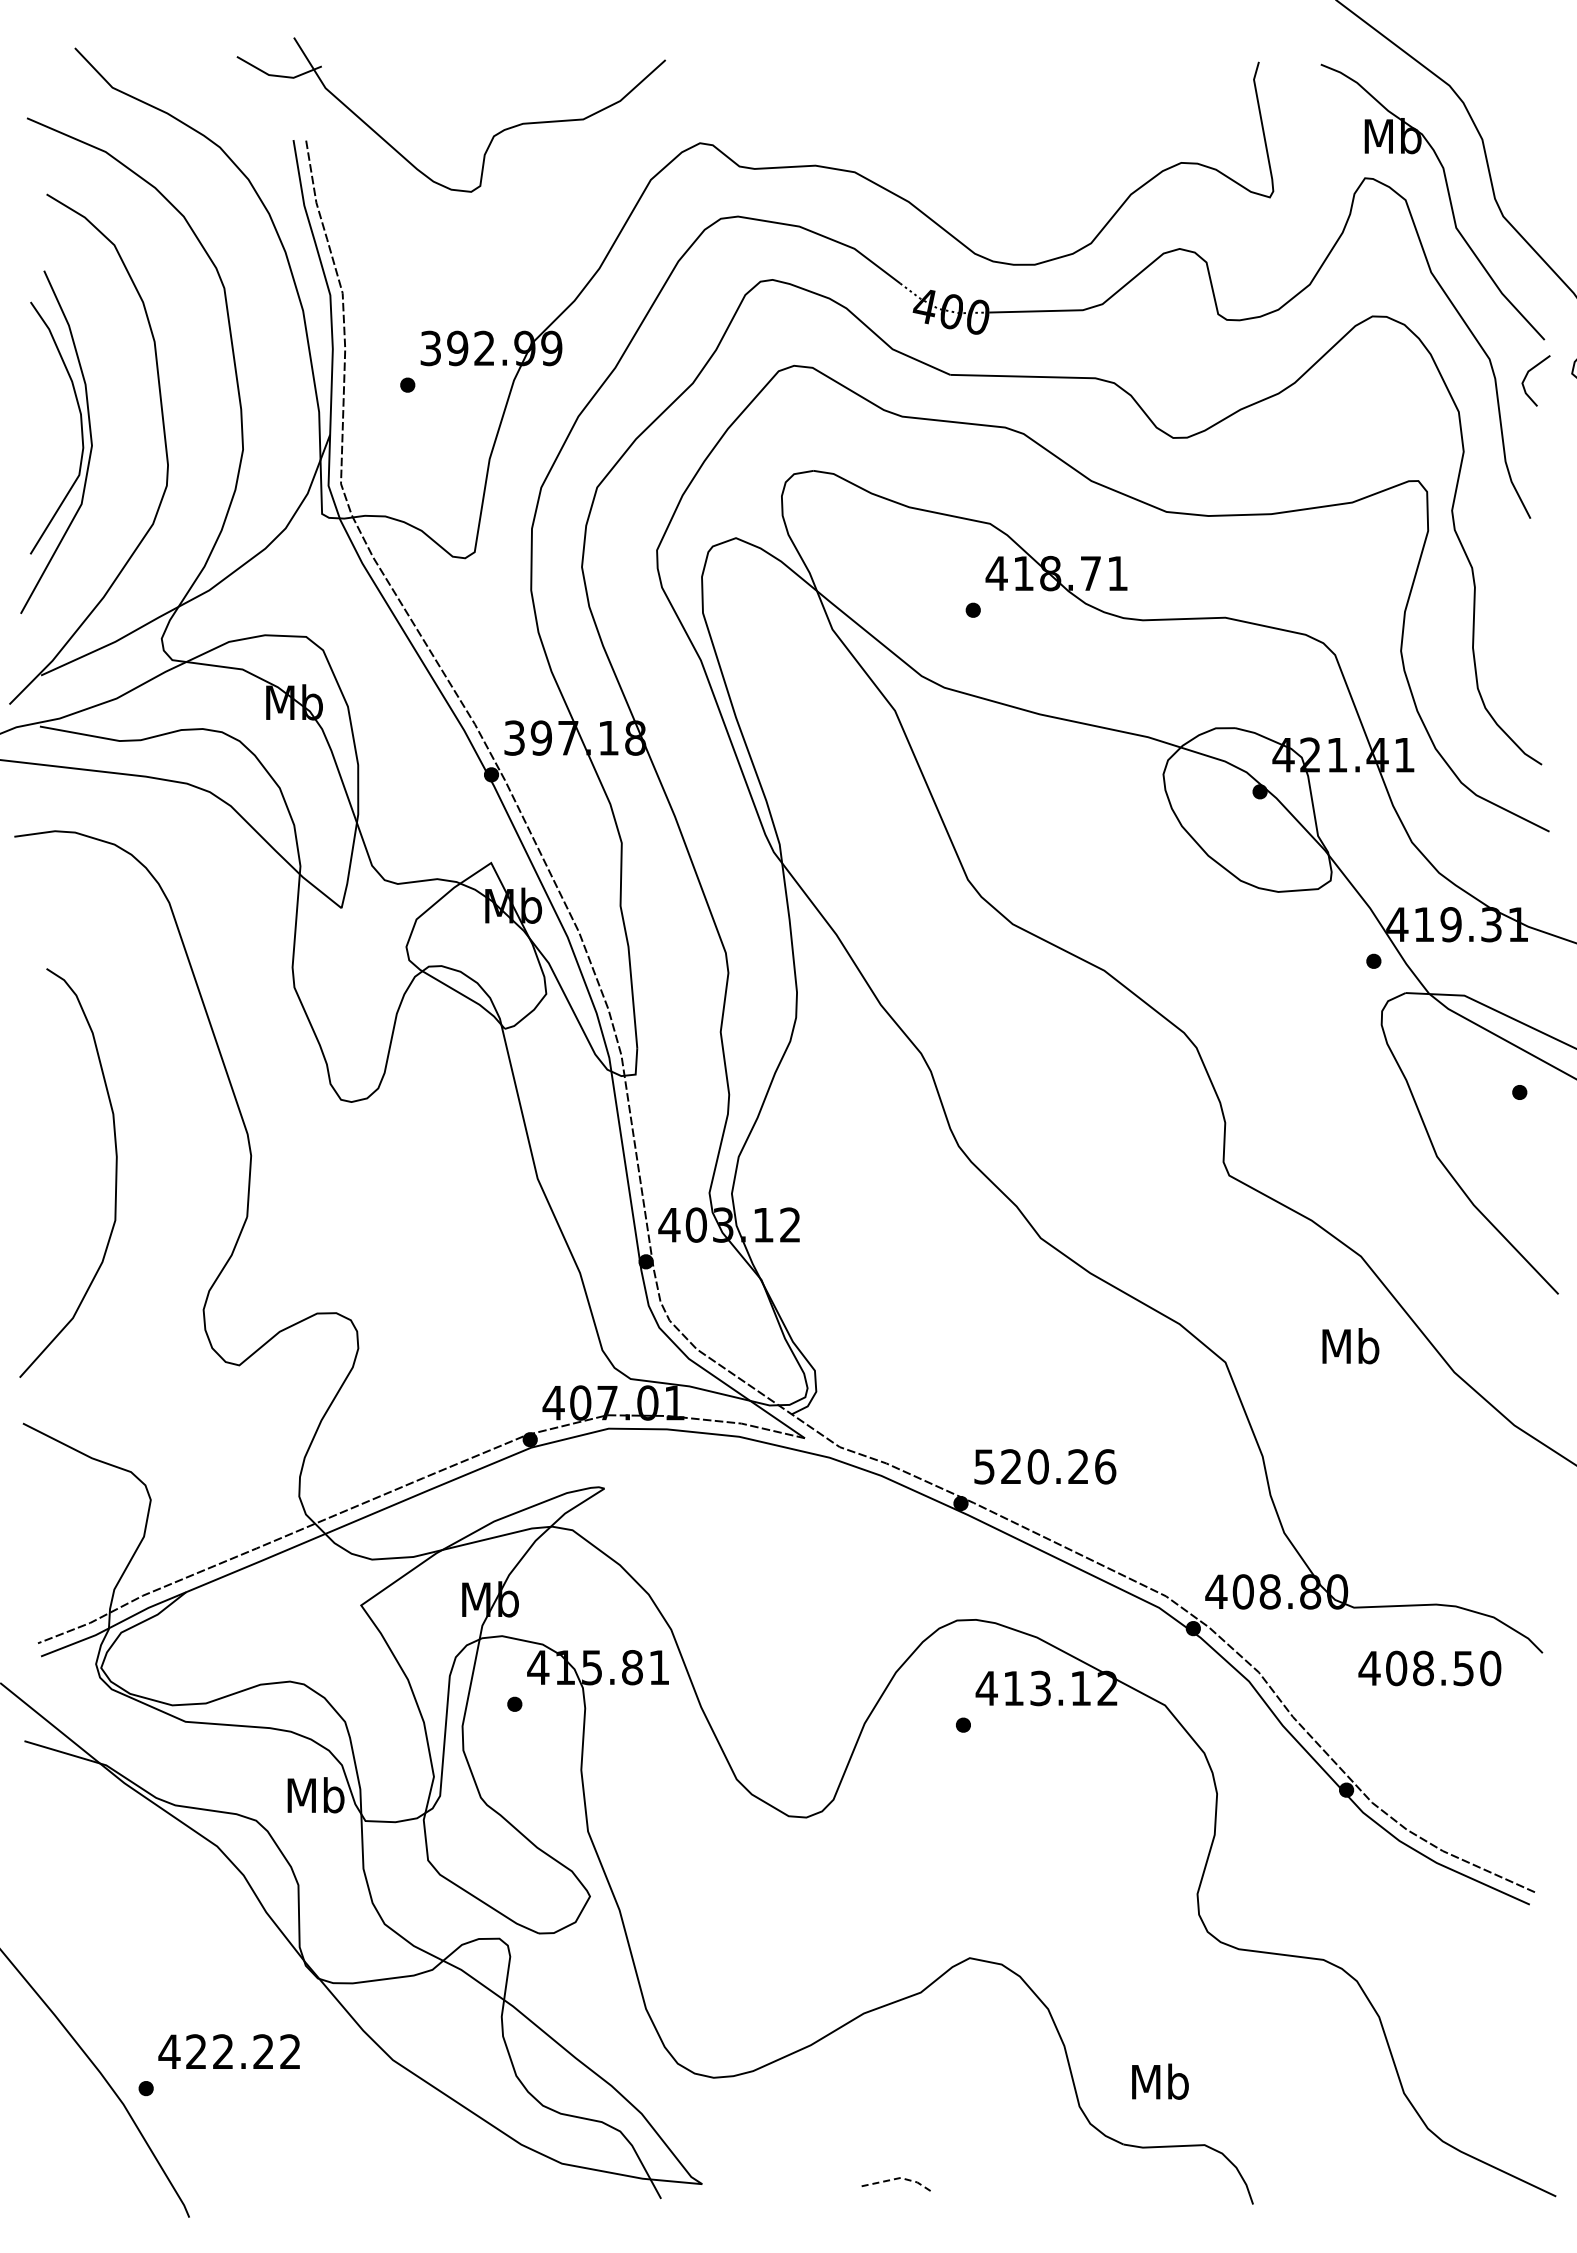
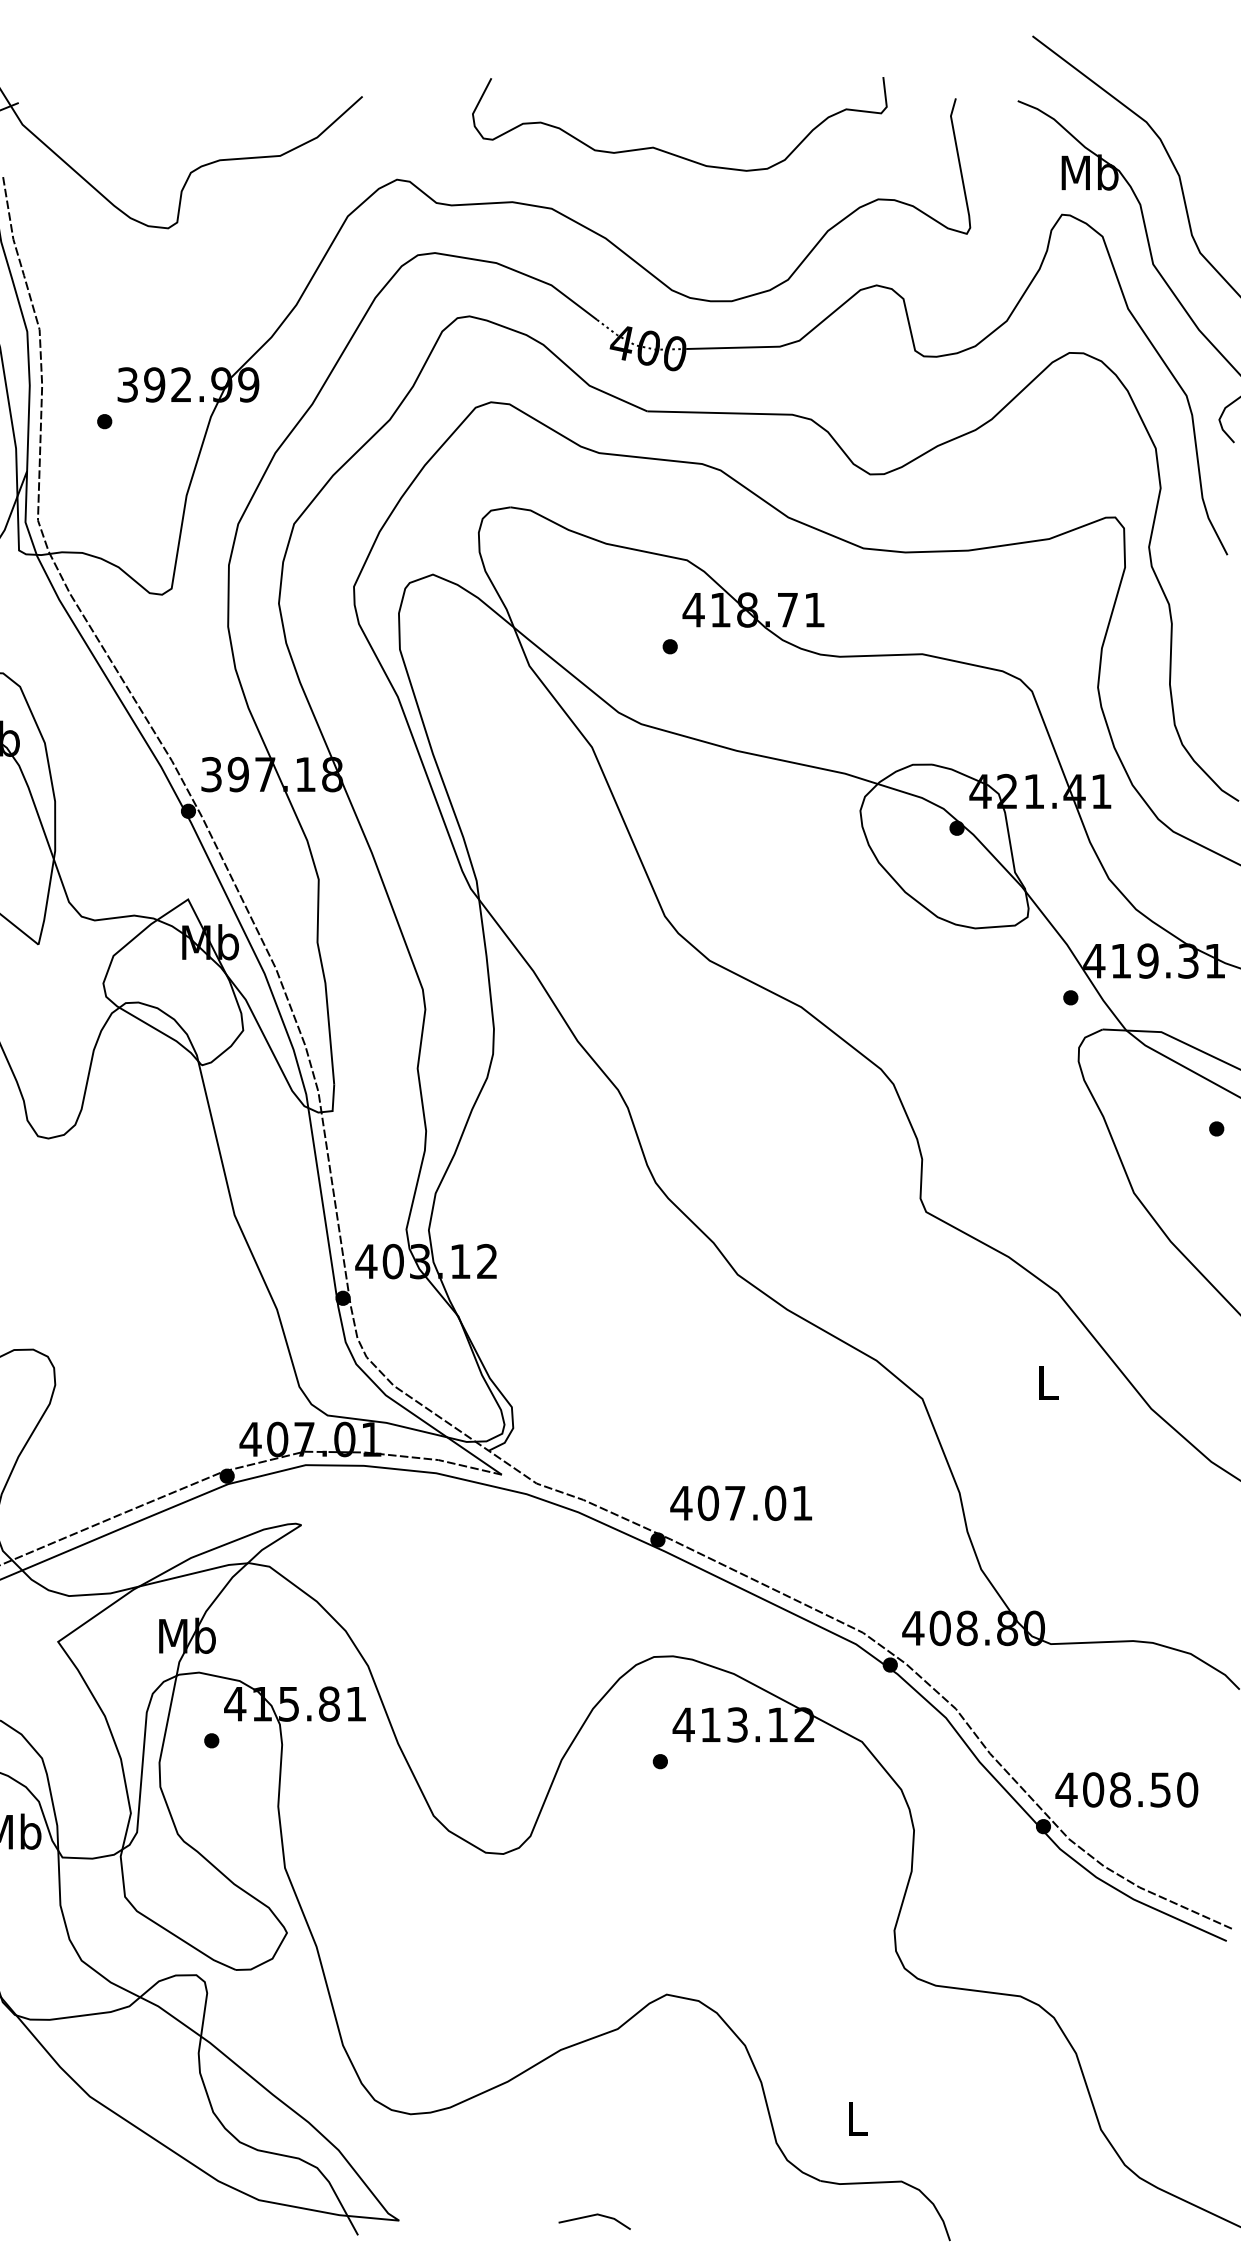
curve: (972, 115) -> (669, 151), added
text: (1350, 1346) -> (1047, 1382), Mb -> L
text: (1044, 1466) -> (741, 1502), 520.26 -> 407.01
text: (1429, 1668) -> (1126, 1789), moved
text: (1160, 2081) -> (857, 2117), Mb -> L
line: (900, 2177) -> (597, 2213), dashed -> solid

